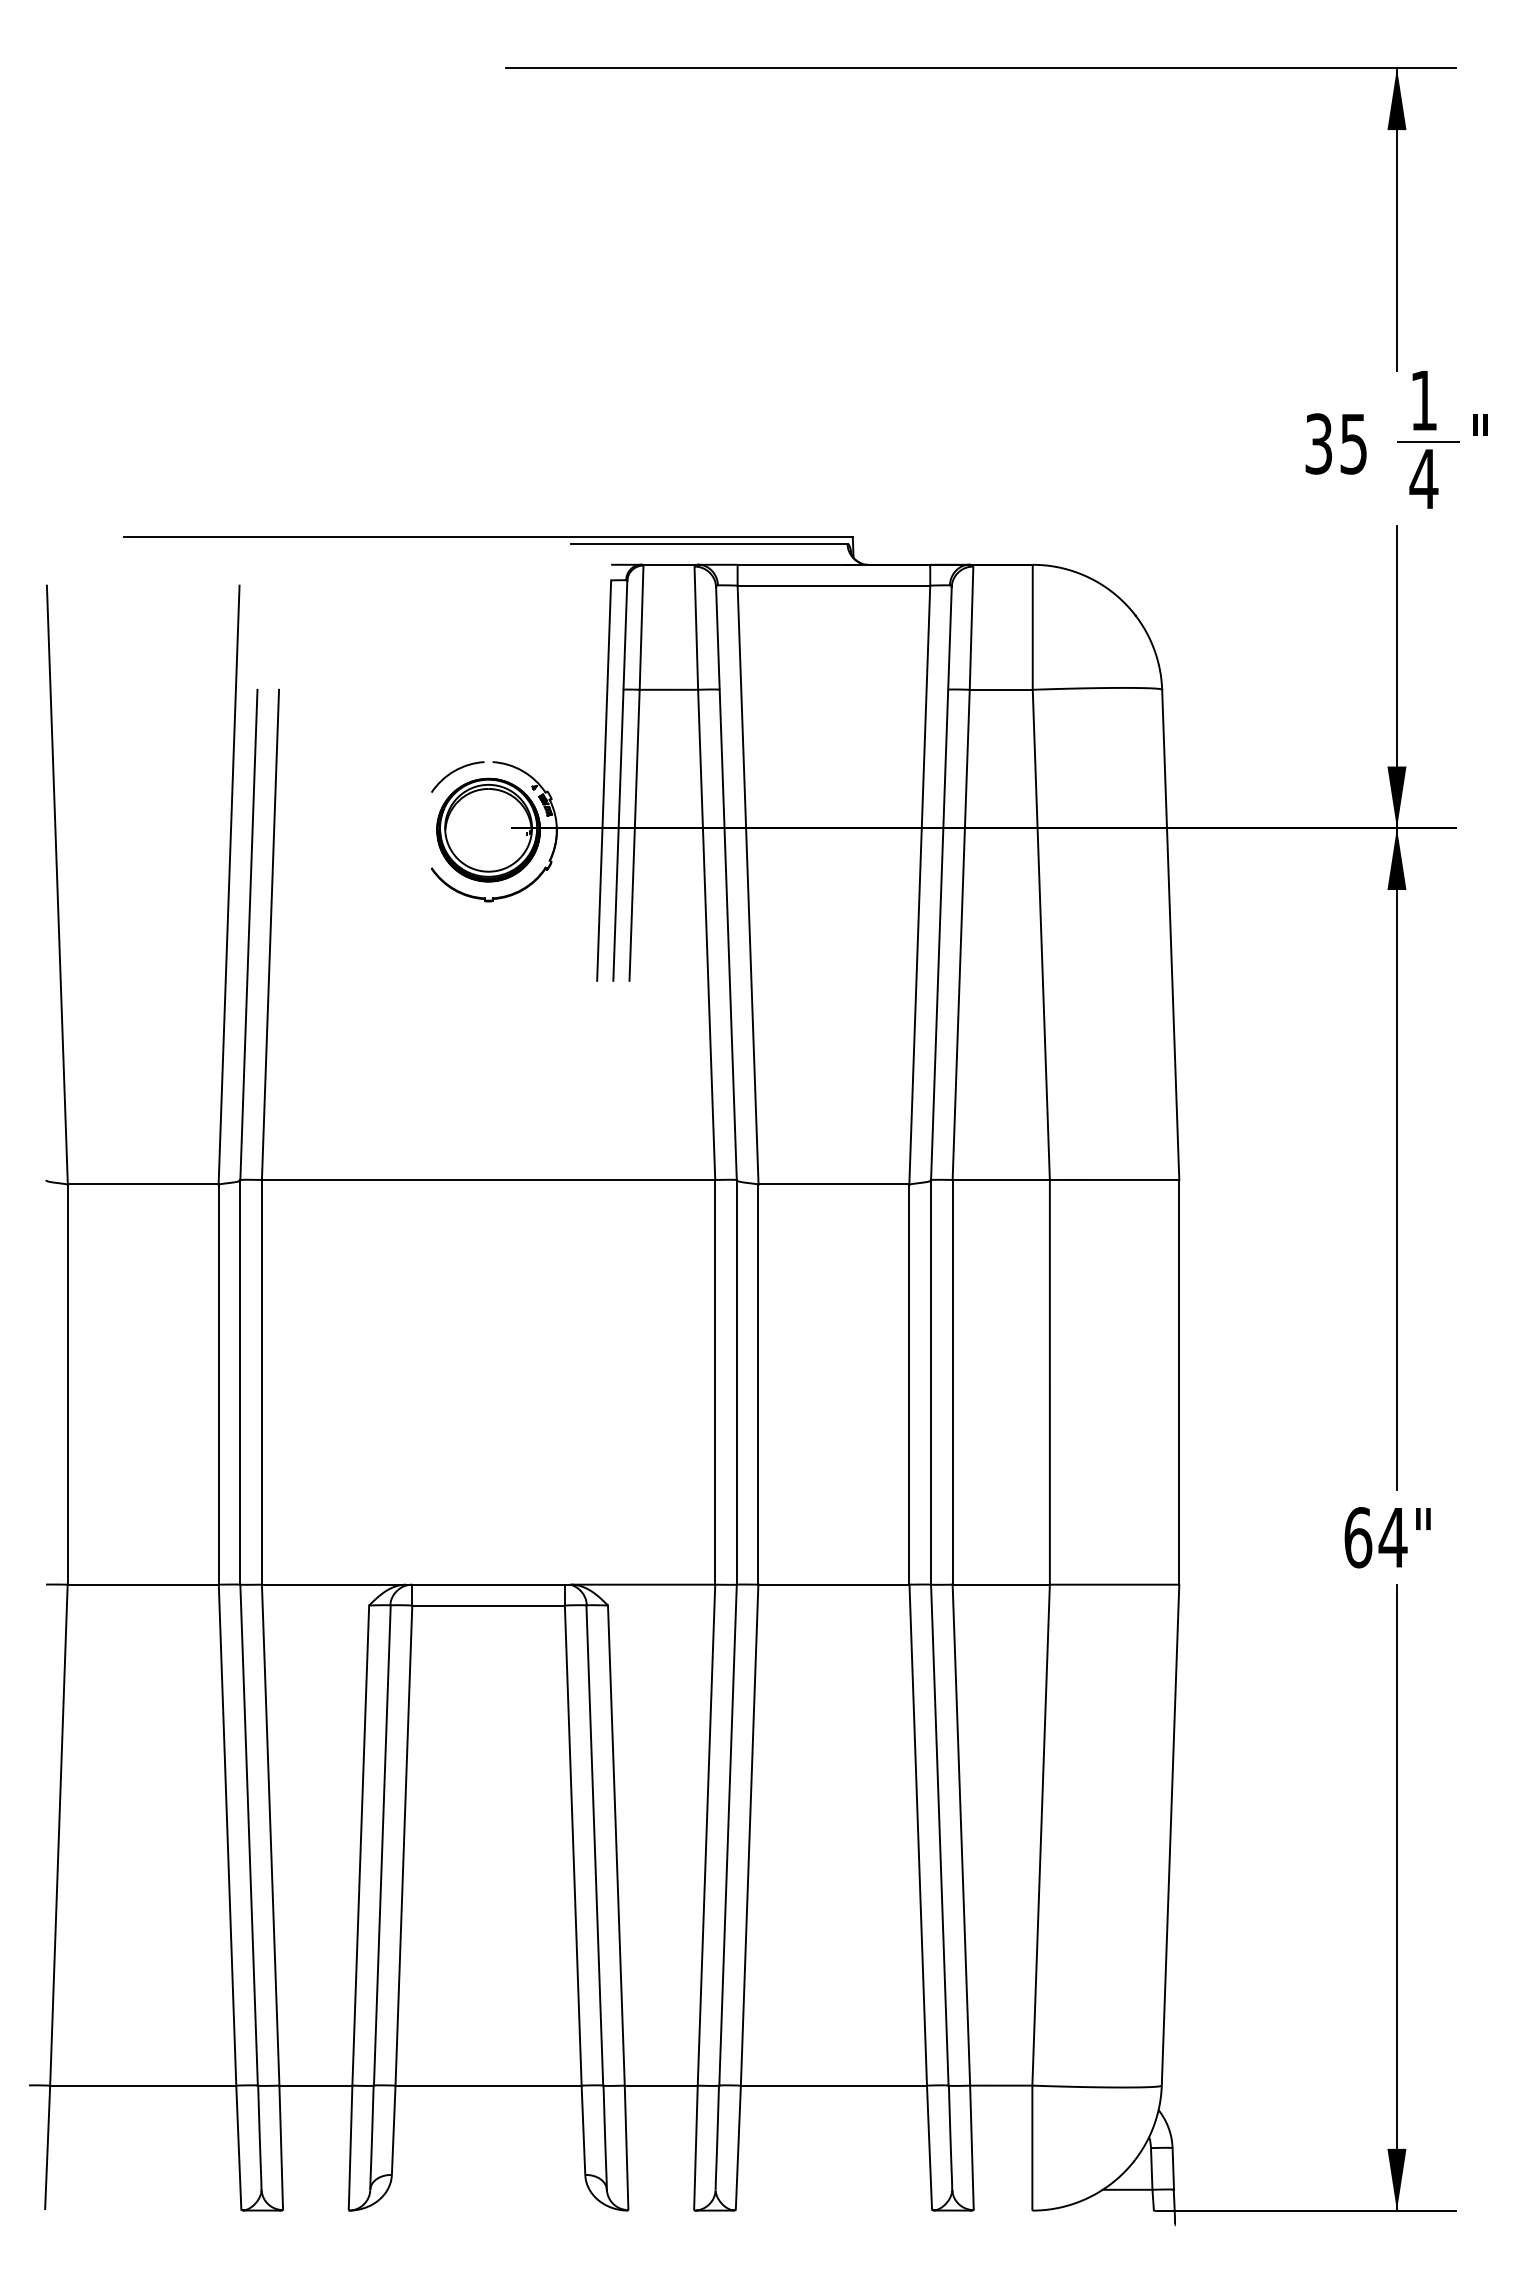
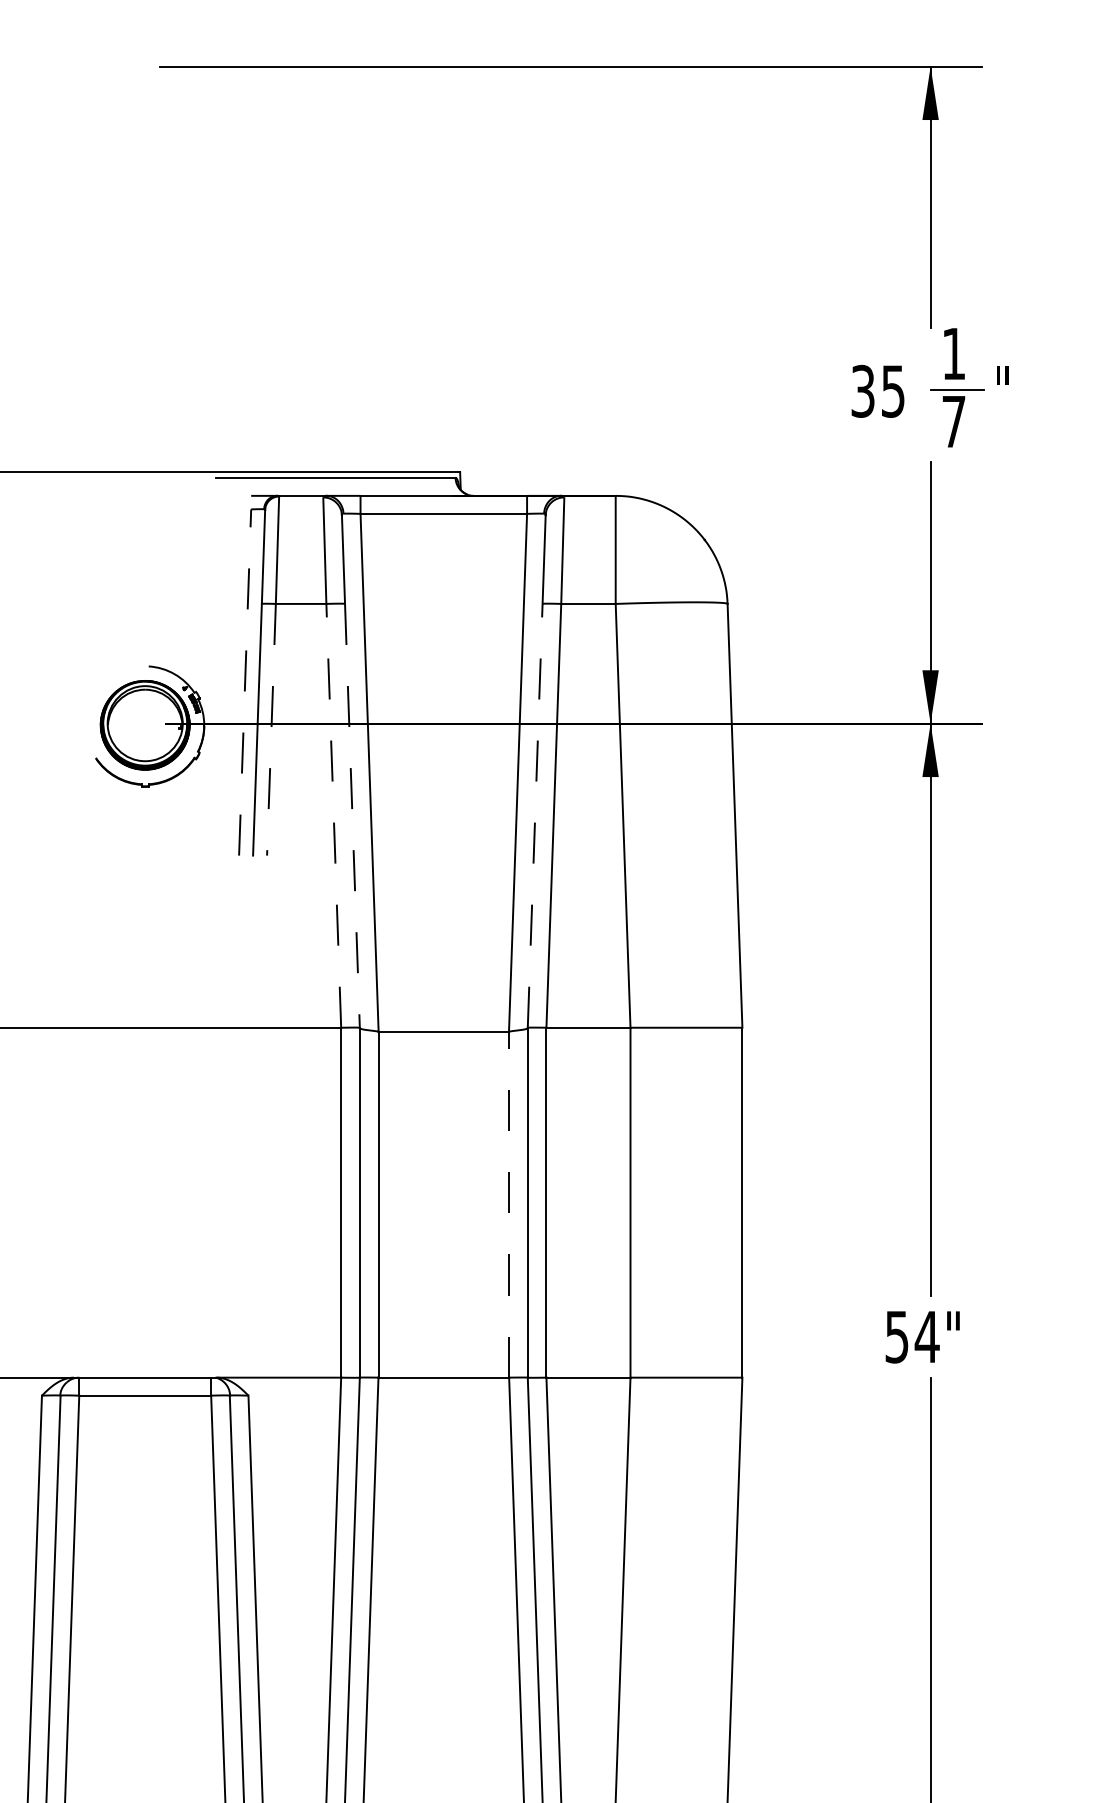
text: (1423, 478) -> (953, 421), 4 -> 7
arc: (454, 772) -> (115, 675), removed
line: (604, 780) -> (245, 682), solid -> dashed
line: (634, 835) -> (271, 729), solid -> dashed
line: (706, 934) -> (333, 815), solid -> dashed
line: (939, 934) -> (535, 815), solid -> dashed
line: (728, 935) -> (352, 816), solid -> dashed
line: (909, 1384) -> (509, 1204), solid -> dashed
text: (1358, 1537) -> (897, 1336), 64" -> 54"

